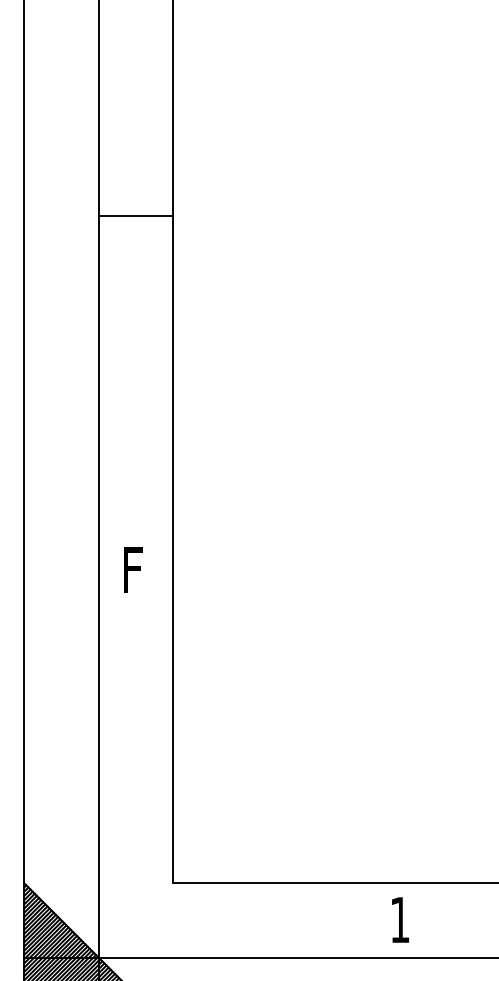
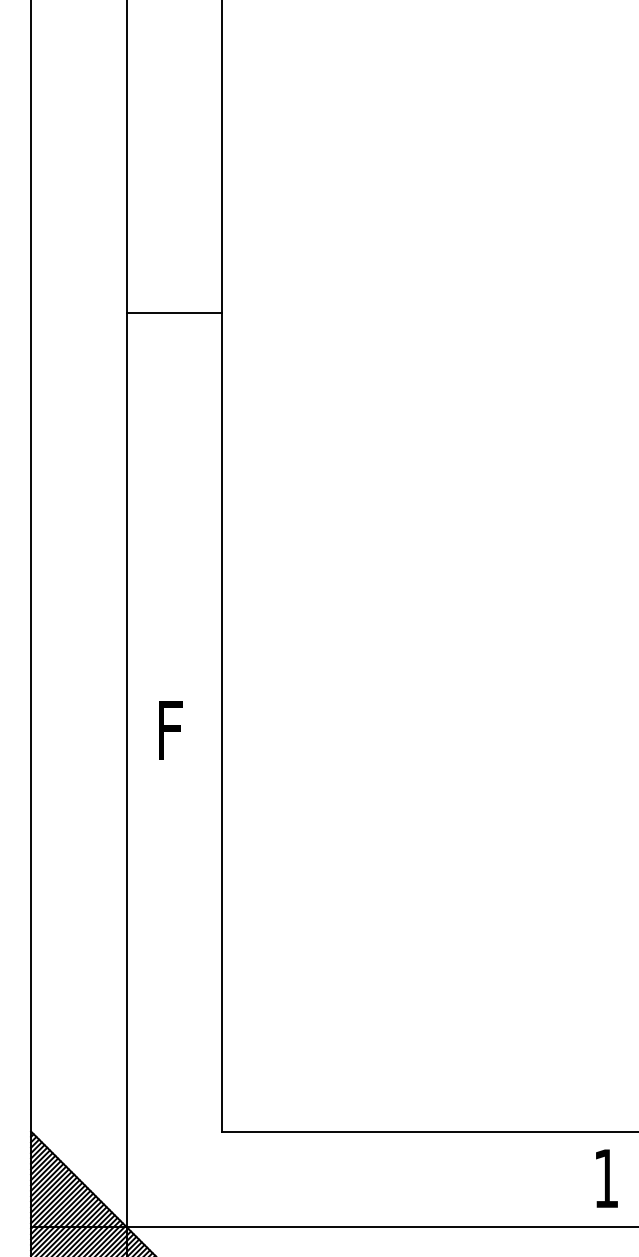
line: (136, 216) -> (174, 313), moved
text: (400, 919) -> (606, 1178), moved

